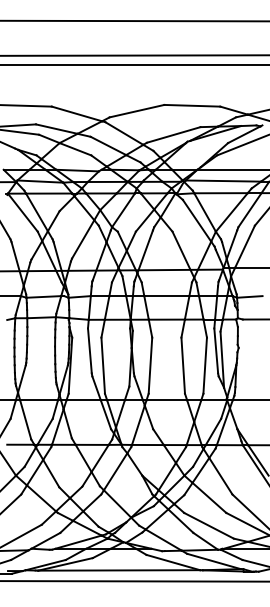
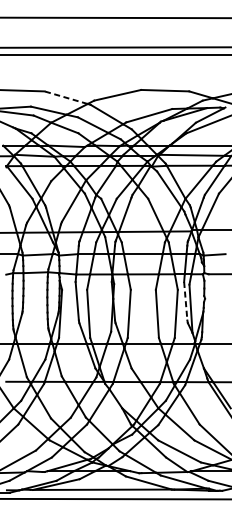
line: (76, 113) -> (65, 97), solid -> dashed
line: (216, 350) -> (186, 300), solid -> dashed

